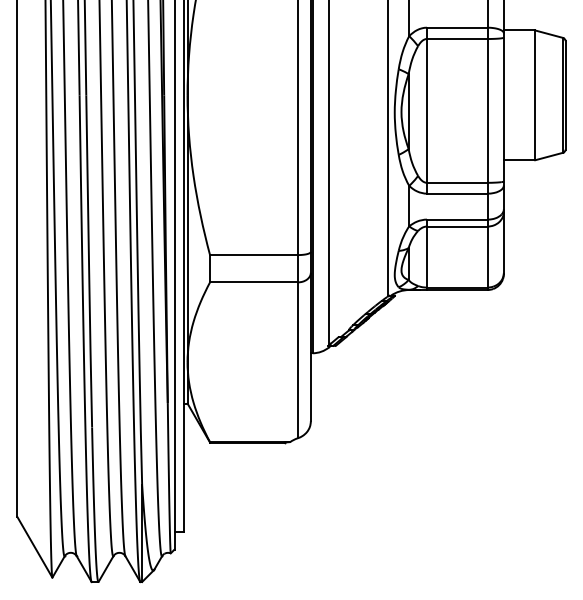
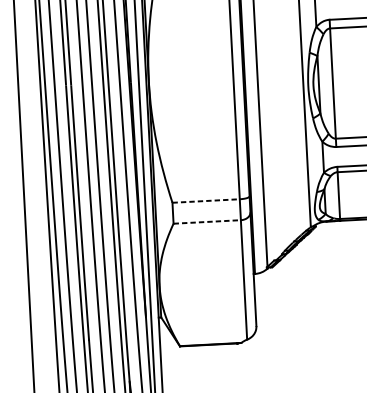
line: (253, 255) -> (205, 201), solid -> dashed
line: (253, 282) -> (206, 222), solid -> dashed

